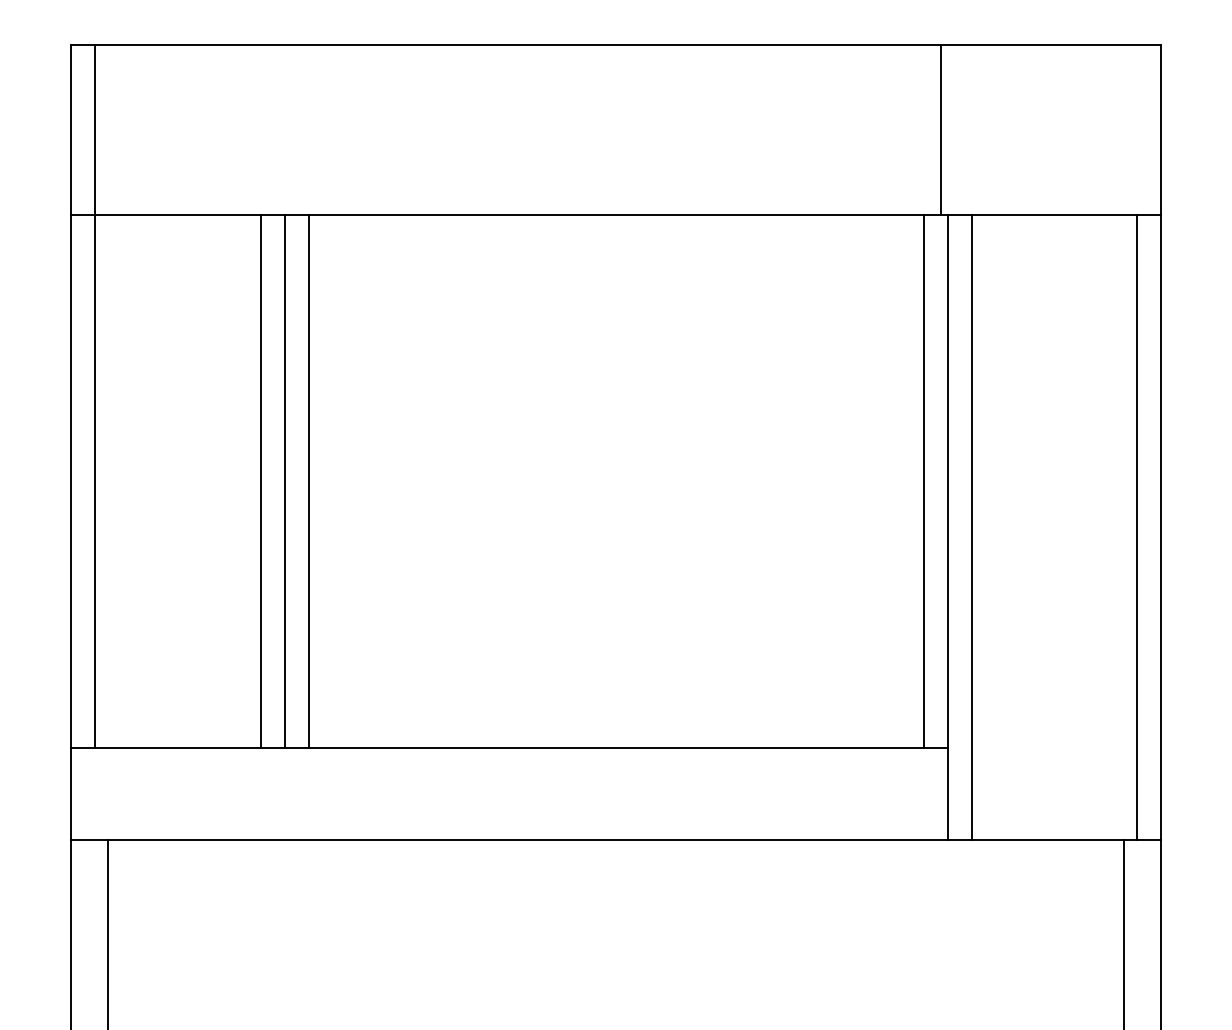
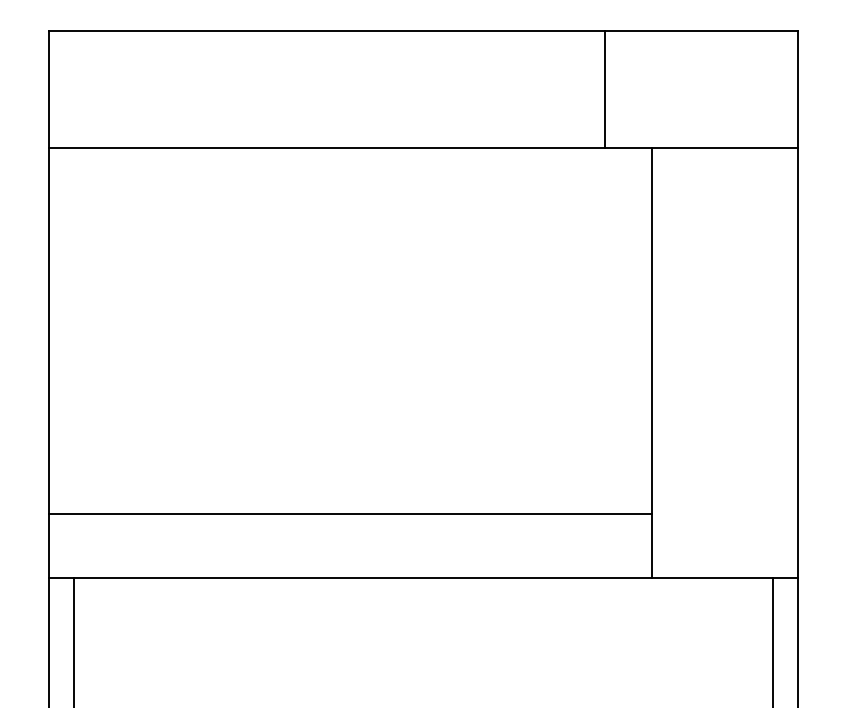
line: (940, 128) -> (604, 88), moved
line: (95, 396) -> (65, 272), removed
line: (261, 480) -> (179, 330), removed
line: (285, 480) -> (196, 330), removed
line: (309, 480) -> (212, 330), removed
line: (924, 480) -> (635, 330), removed
line: (972, 527) -> (668, 362), removed
line: (1136, 527) -> (781, 362), removed

